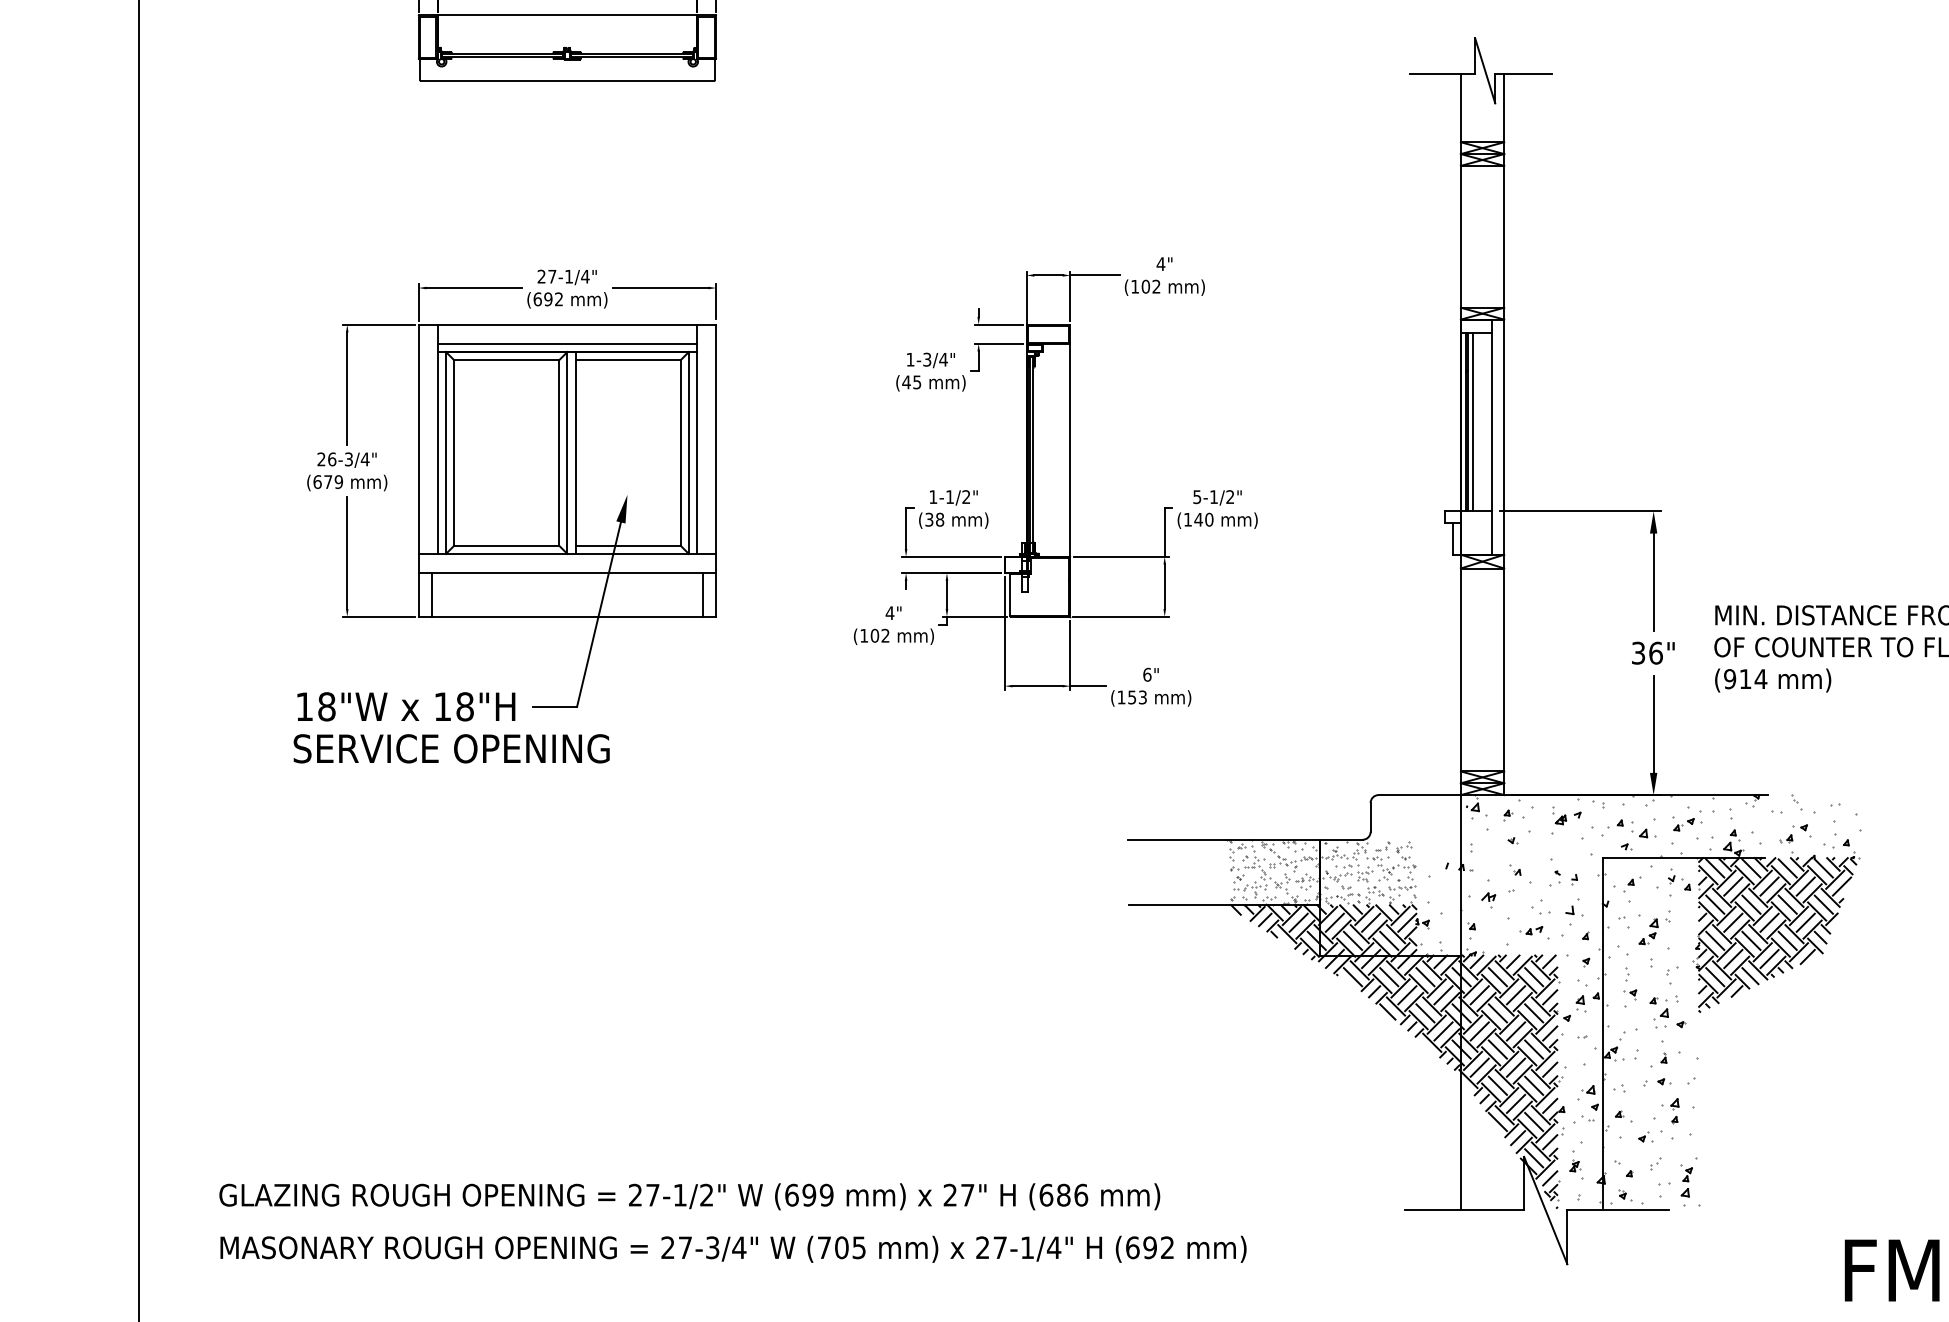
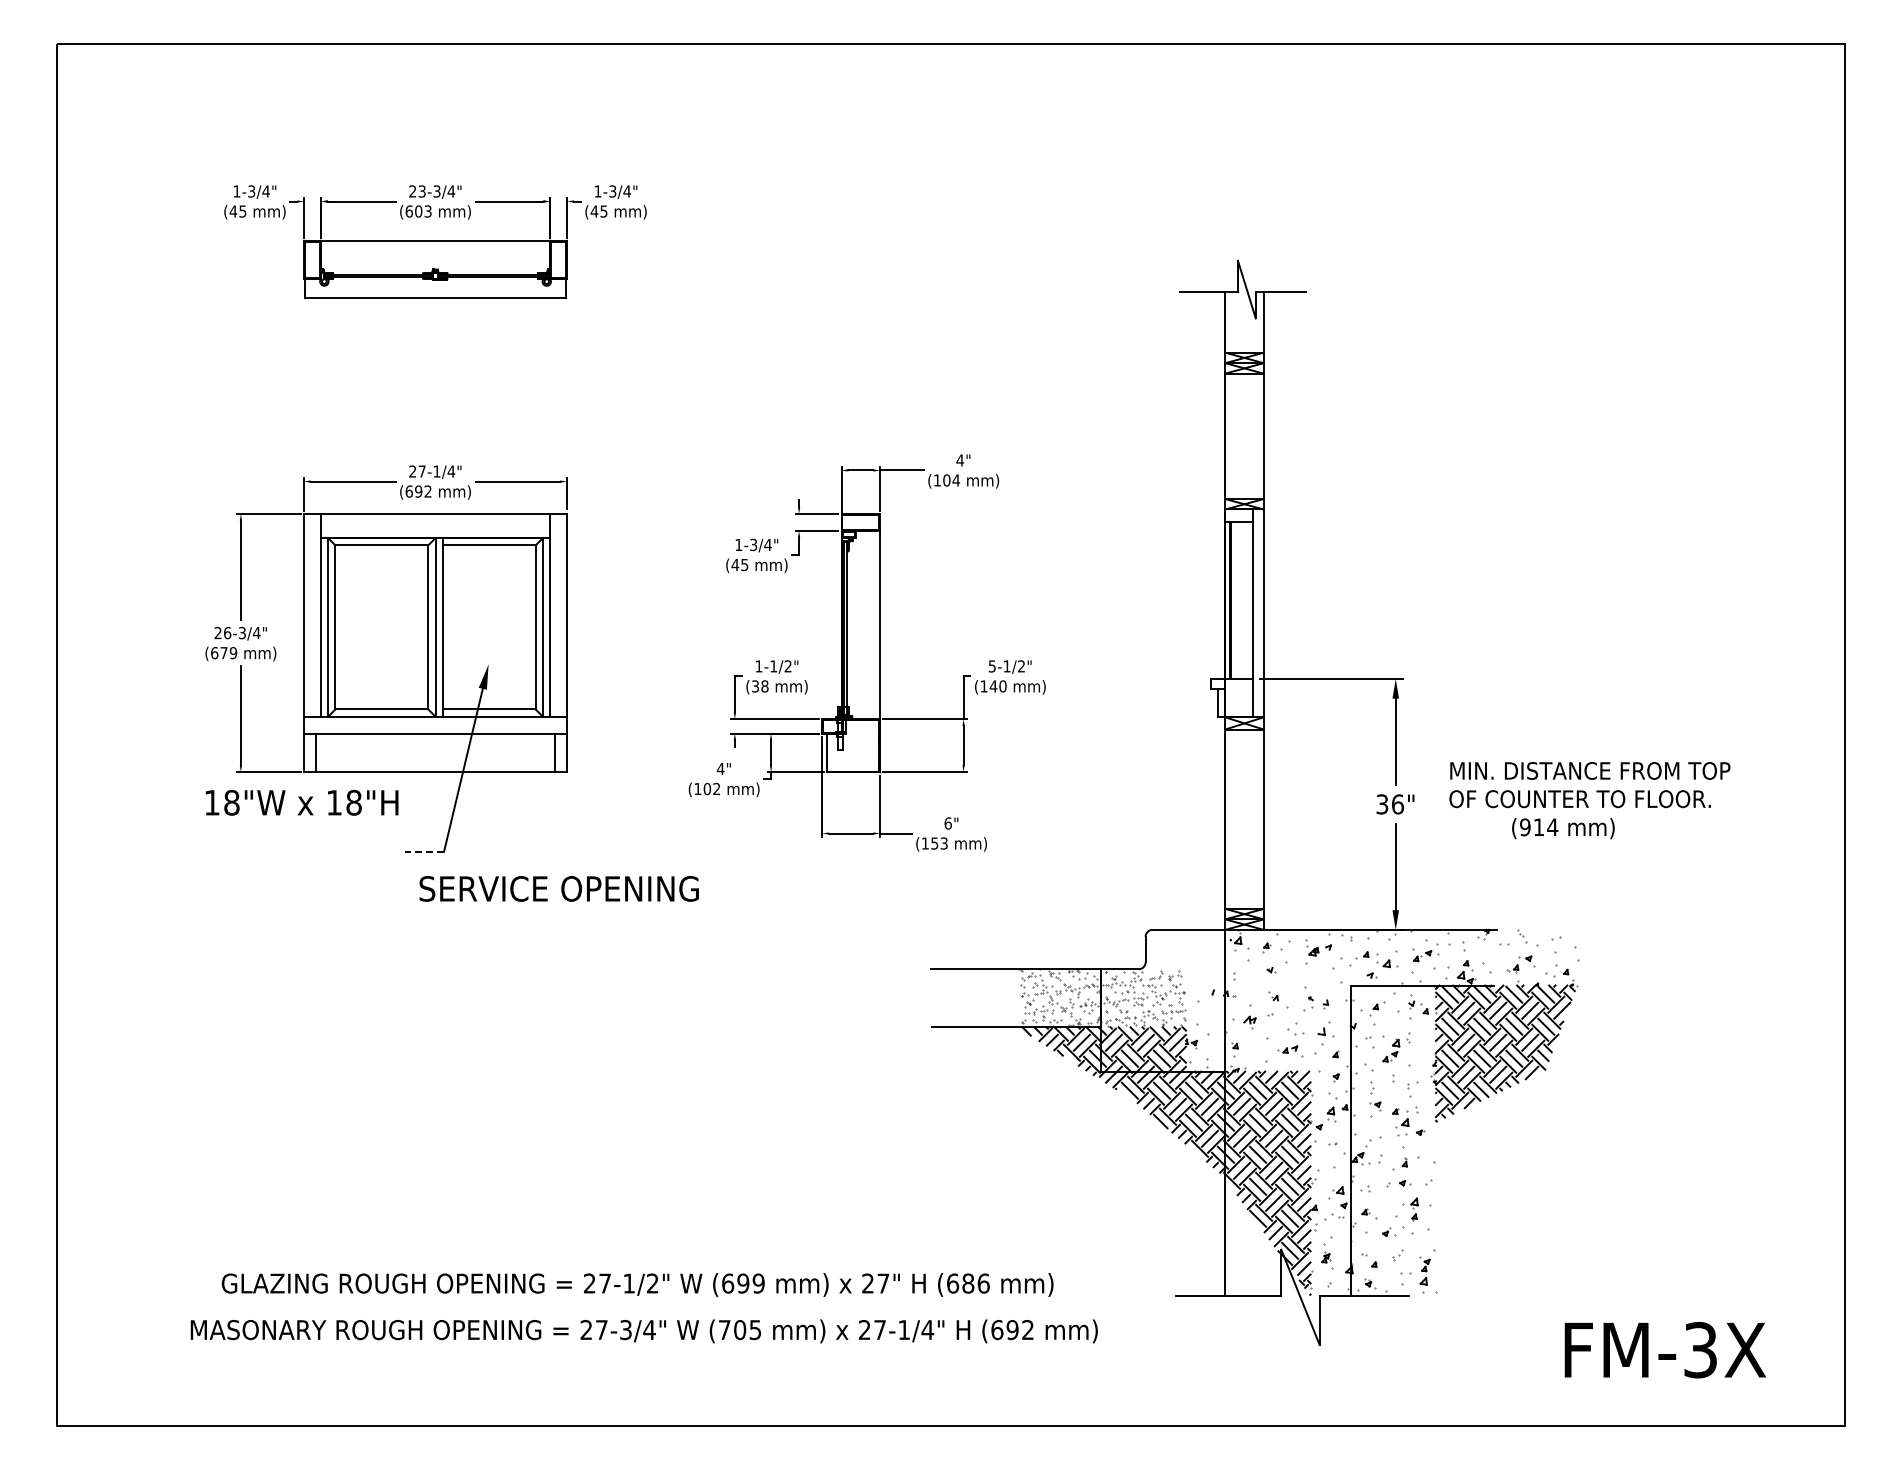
text: (1156, 286) -> (956, 480), (102 -> (104
line: (567, 343) -> (435, 530), removed
line: (1472, 422) -> (1235, 600), removed
text: (1773, 680) -> (1563, 828), moved
text: (405, 706) -> (301, 802), moved
line: (554, 706) -> (424, 851), solid -> dashed
text: (450, 748) -> (558, 888), moved
text: (689, 1196) -> (637, 1284), moved
text: (732, 1249) -> (643, 1331), moved

